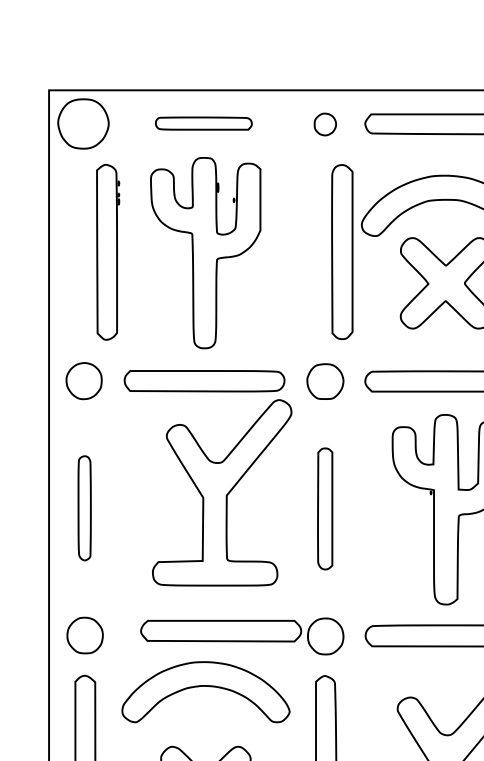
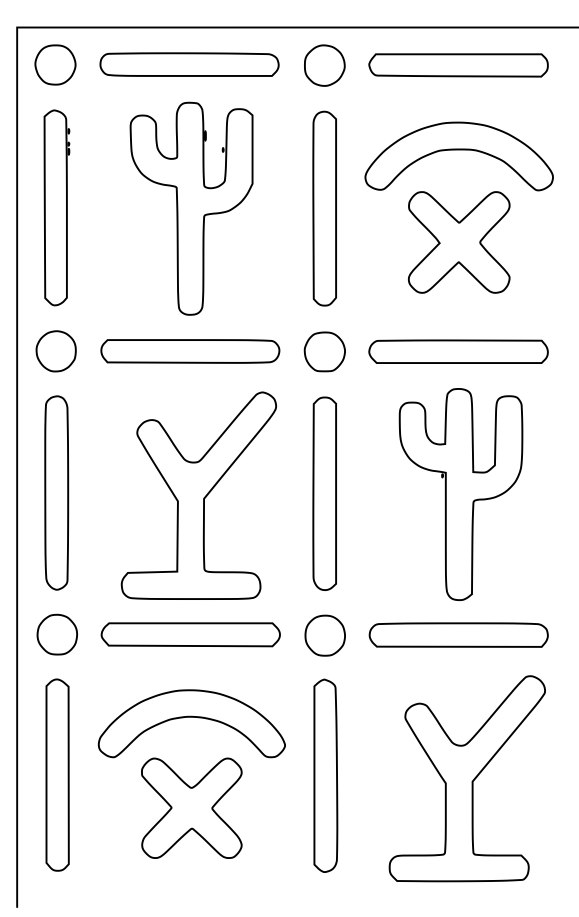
part: (83, 123) -> (55, 64), size x0.71
part: (203, 123) -> (189, 64), size x1.67
part: (325, 124) -> (324, 65), size x1.67
part: (107, 251) -> (56, 207), moved
part: (342, 251) -> (324, 208), moved
part: (221, 492) -> (198, 495), moved
part: (84, 507) -> (56, 492), size x1.67
part: (325, 508) -> (324, 493), size x1.43
part: (220, 630) -> (190, 634), moved
part: (205, 691) -> (191, 723), moved

